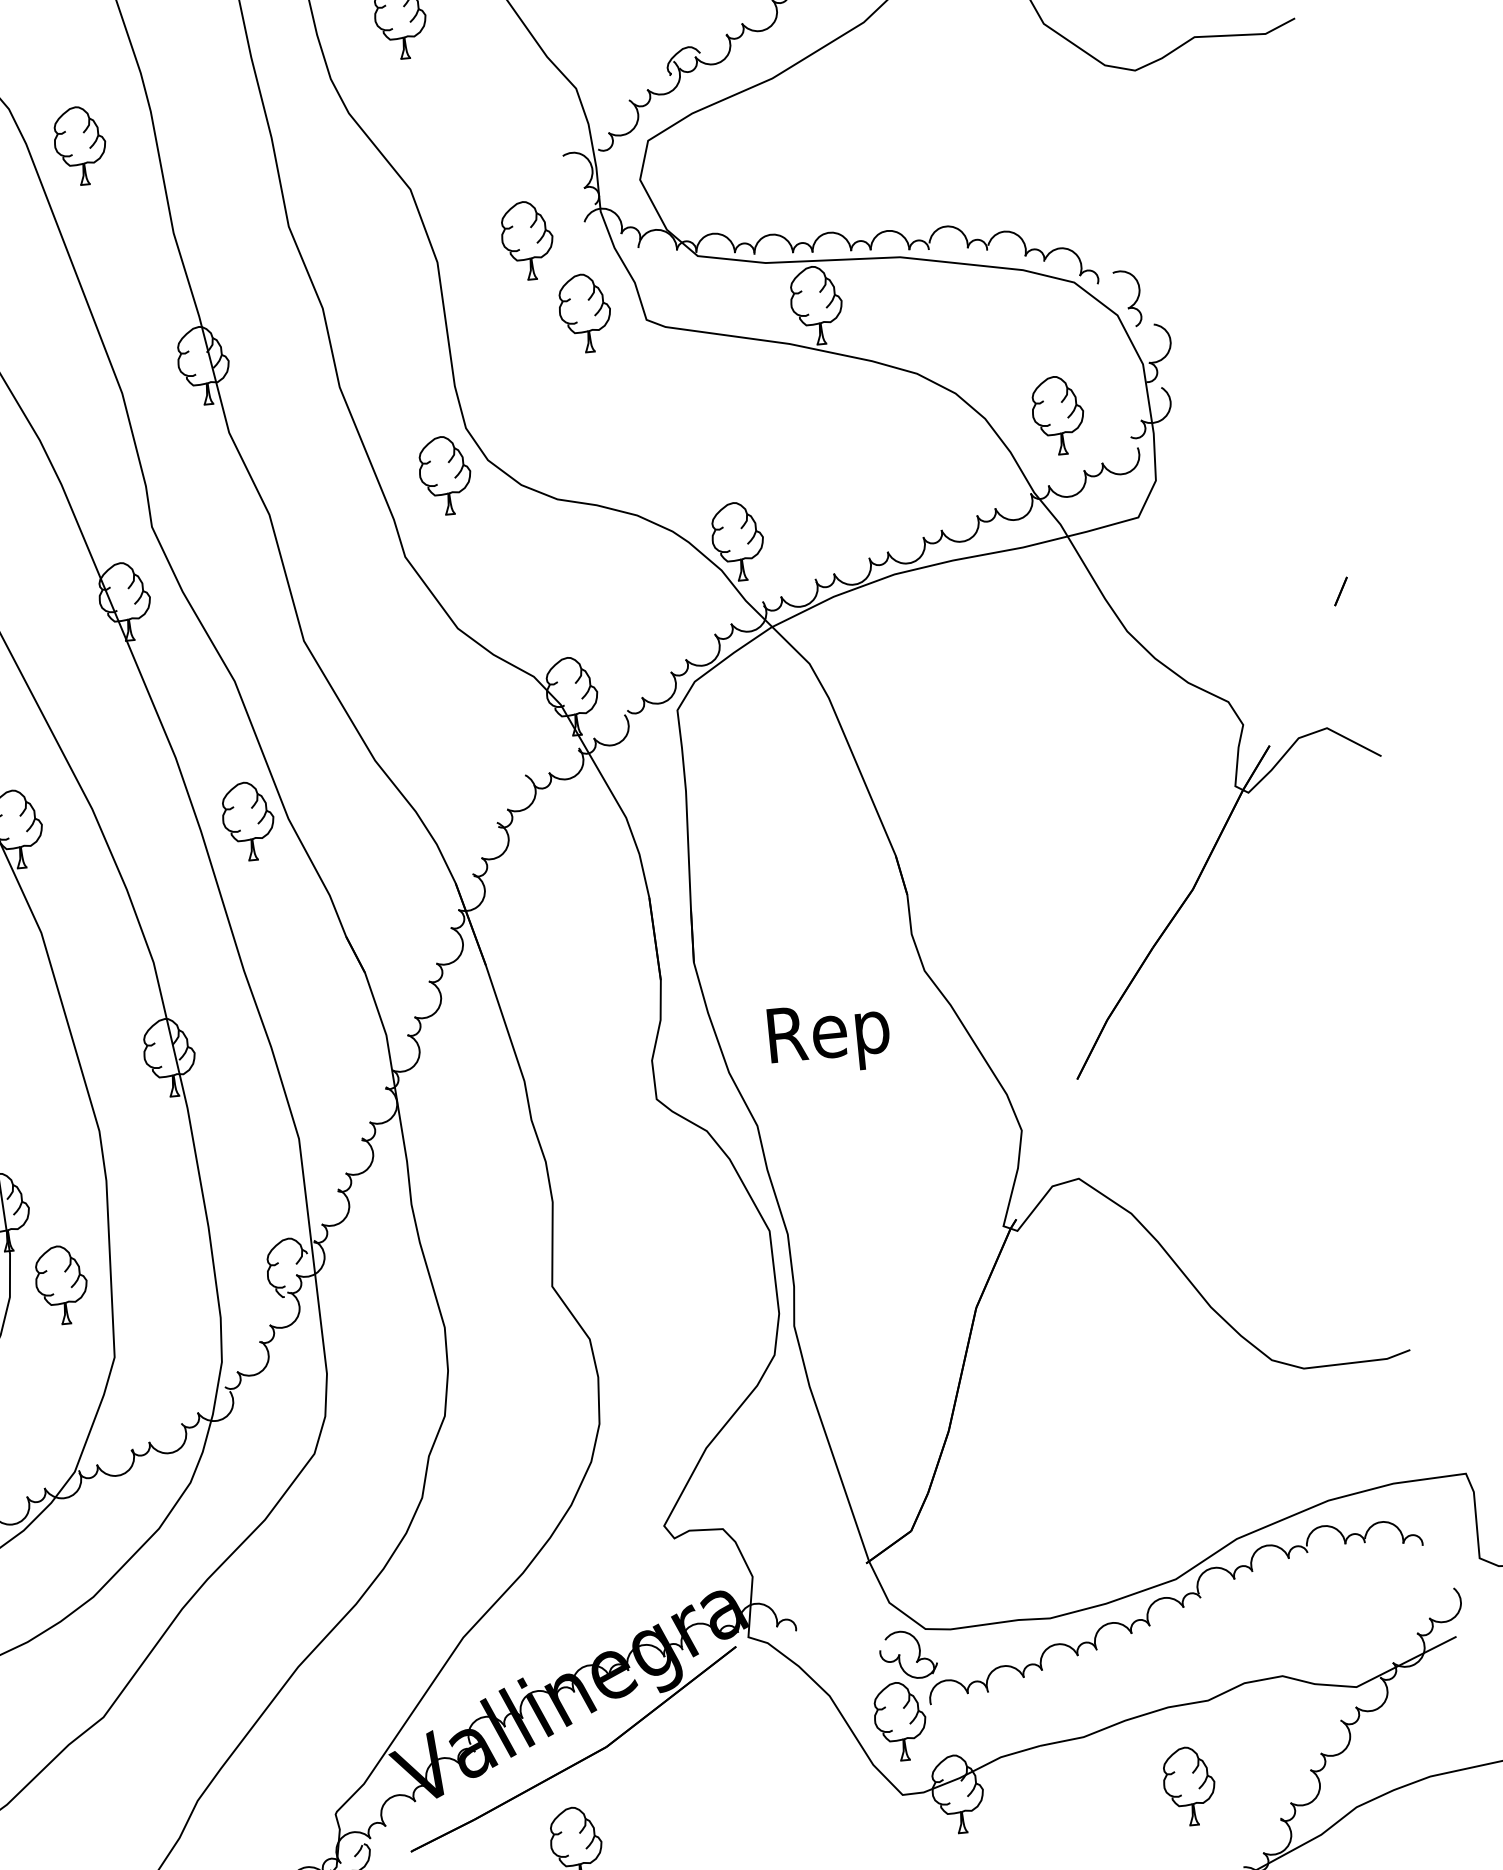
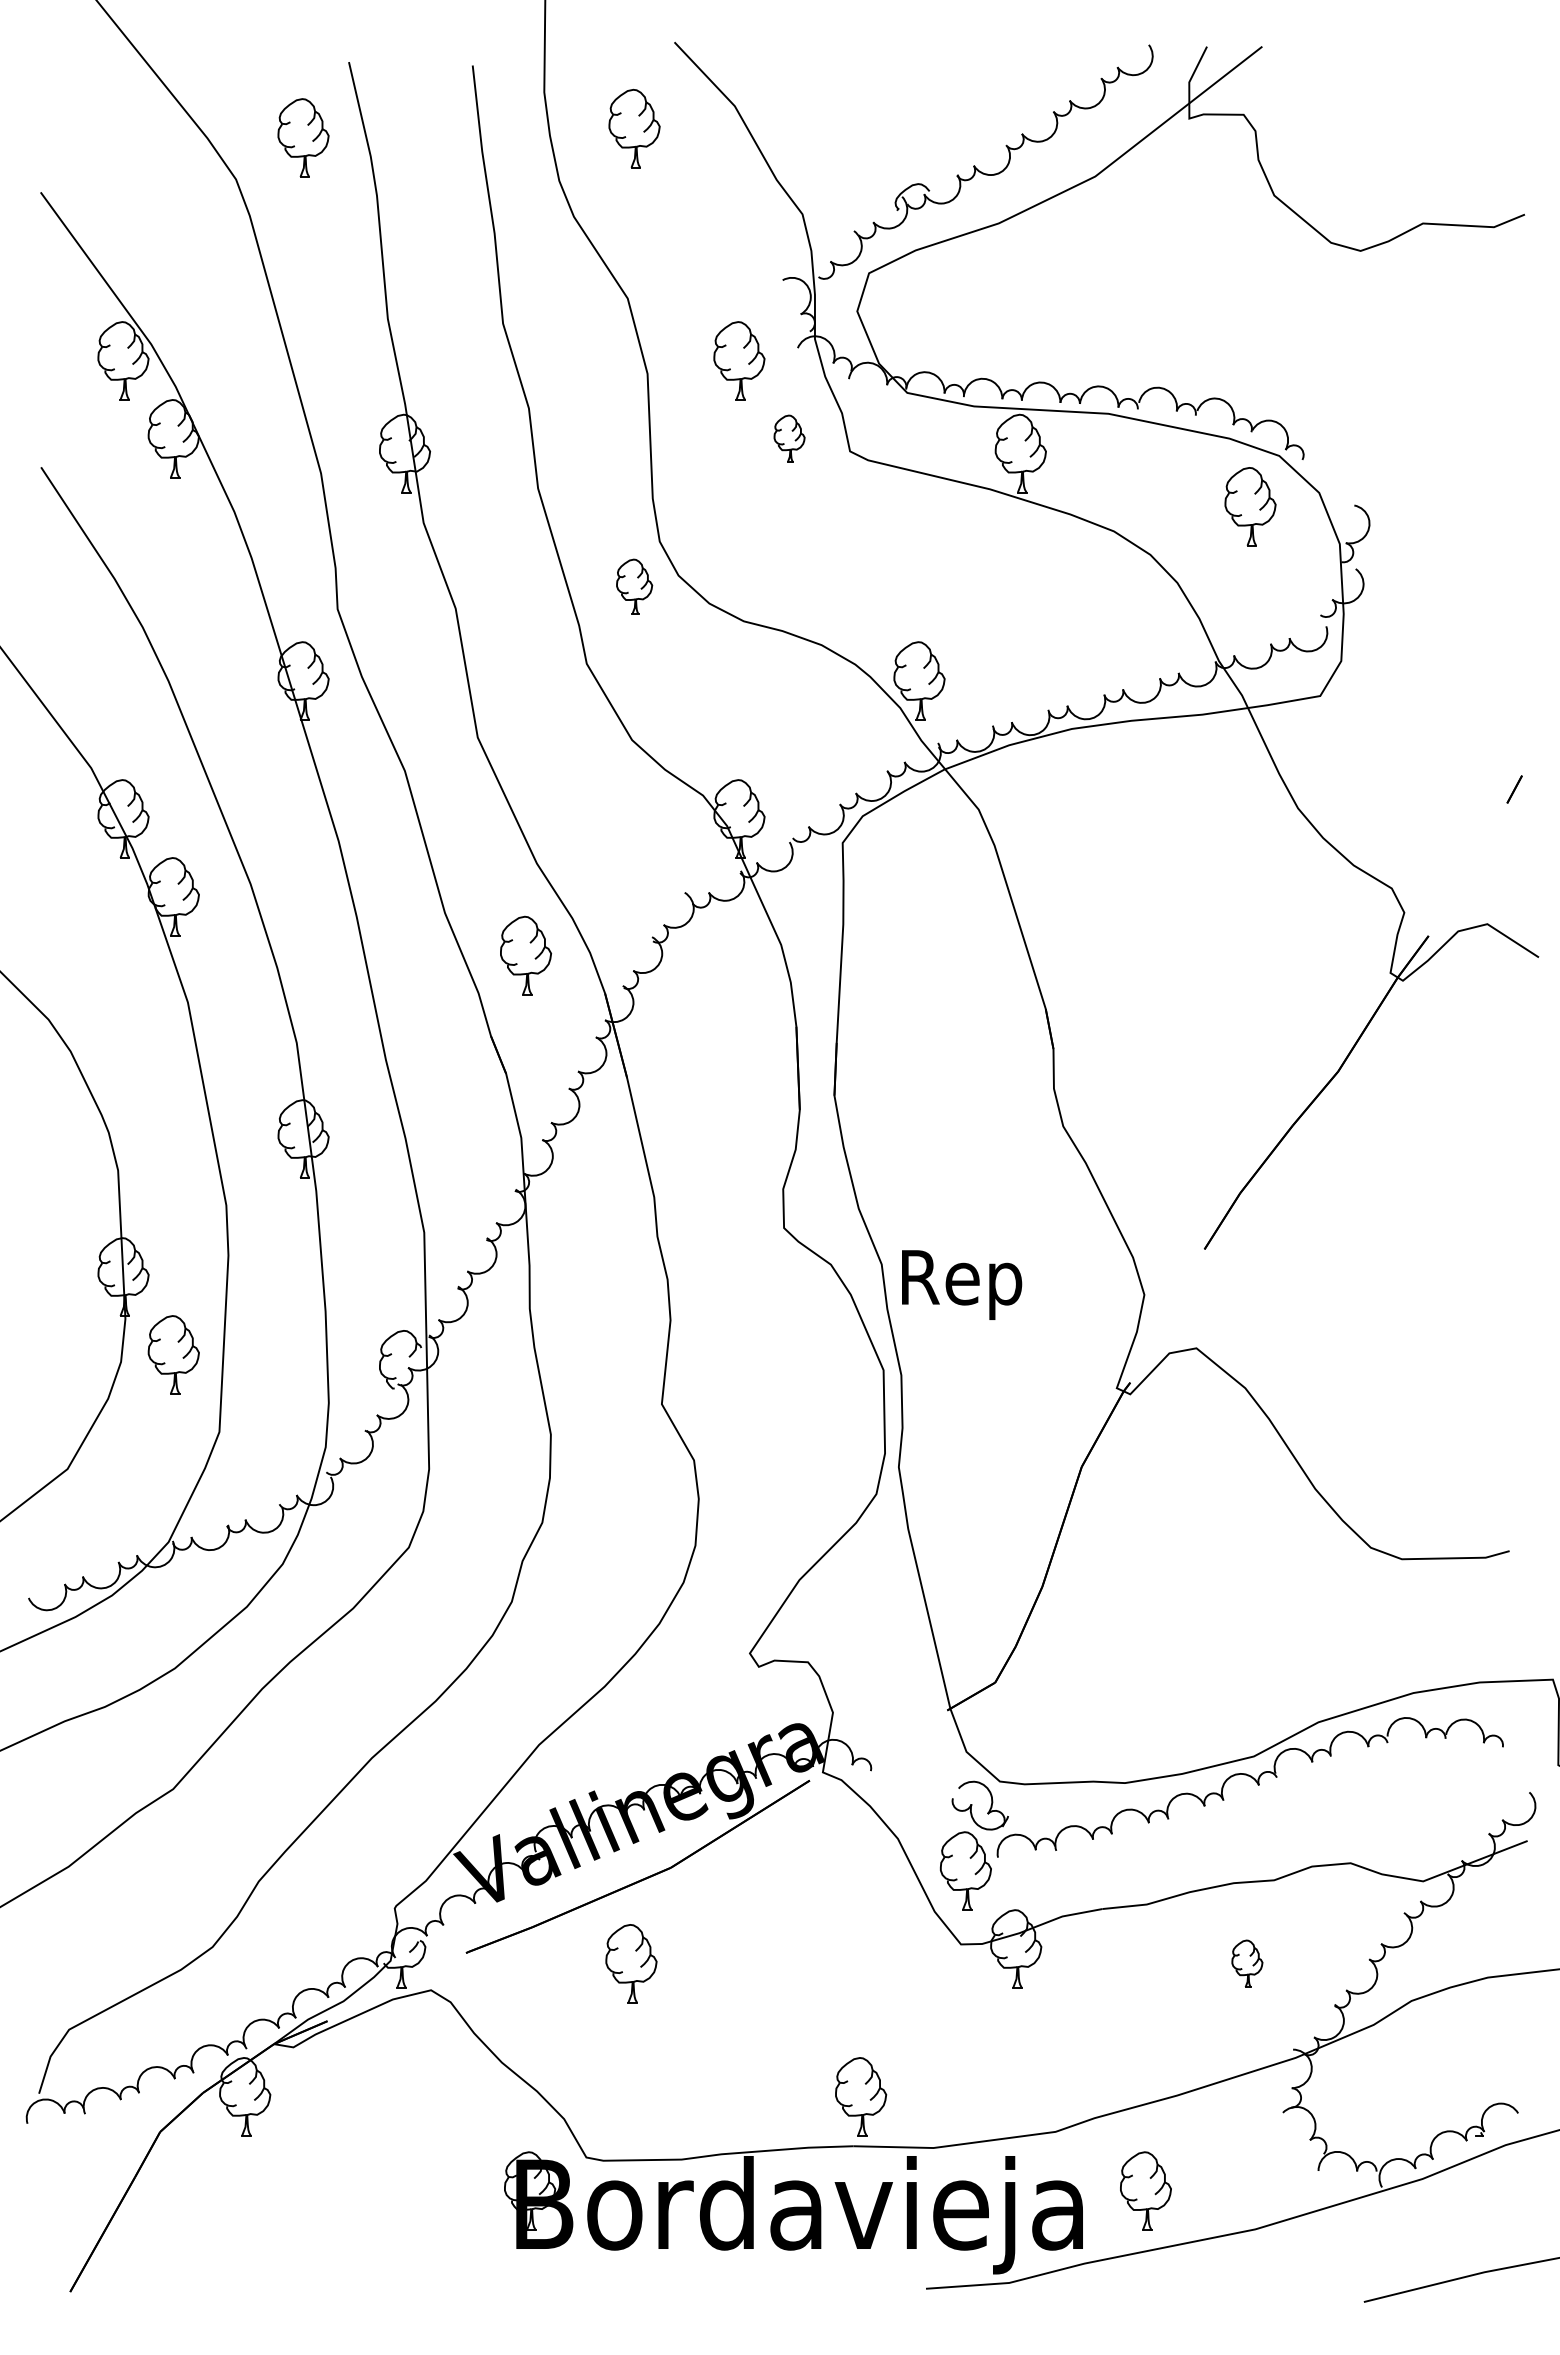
part: (80, 145) -> (303, 137), moved
part: (1131, 304) -> (1334, 483), removed
part: (585, 312) -> (789, 438), size x0.6
part: (1058, 415) -> (1250, 506), moved
part: (445, 475) -> (634, 586), size x0.7
part: (248, 821) -> (525, 955), moved
text: (829, 1037) -> (962, 1284), moved
part: (1189, 1785) -> (1247, 1963), size x0.6

